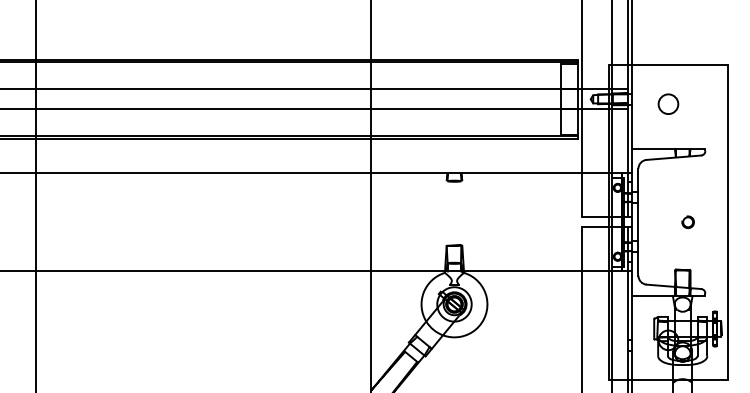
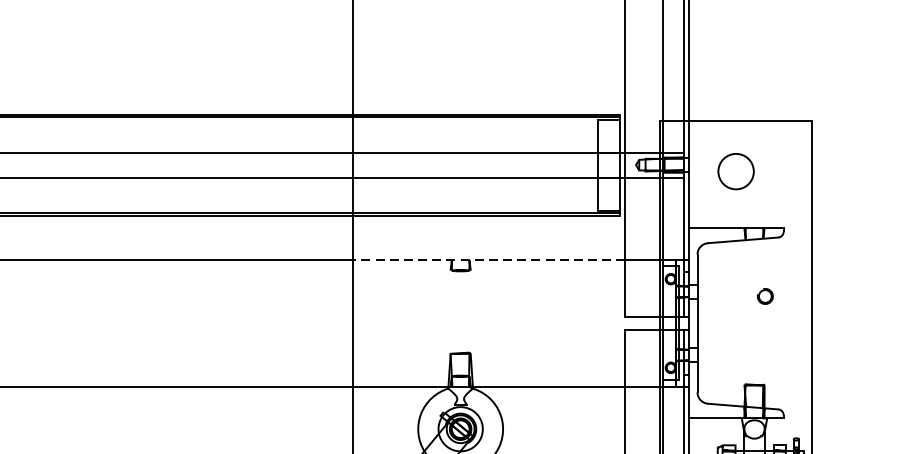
circle: (668, 103) -> (736, 170), size x1.4
line: (476, 173) -> (488, 260), solid -> dashed
part: (687, 221) -> (764, 295), moved

